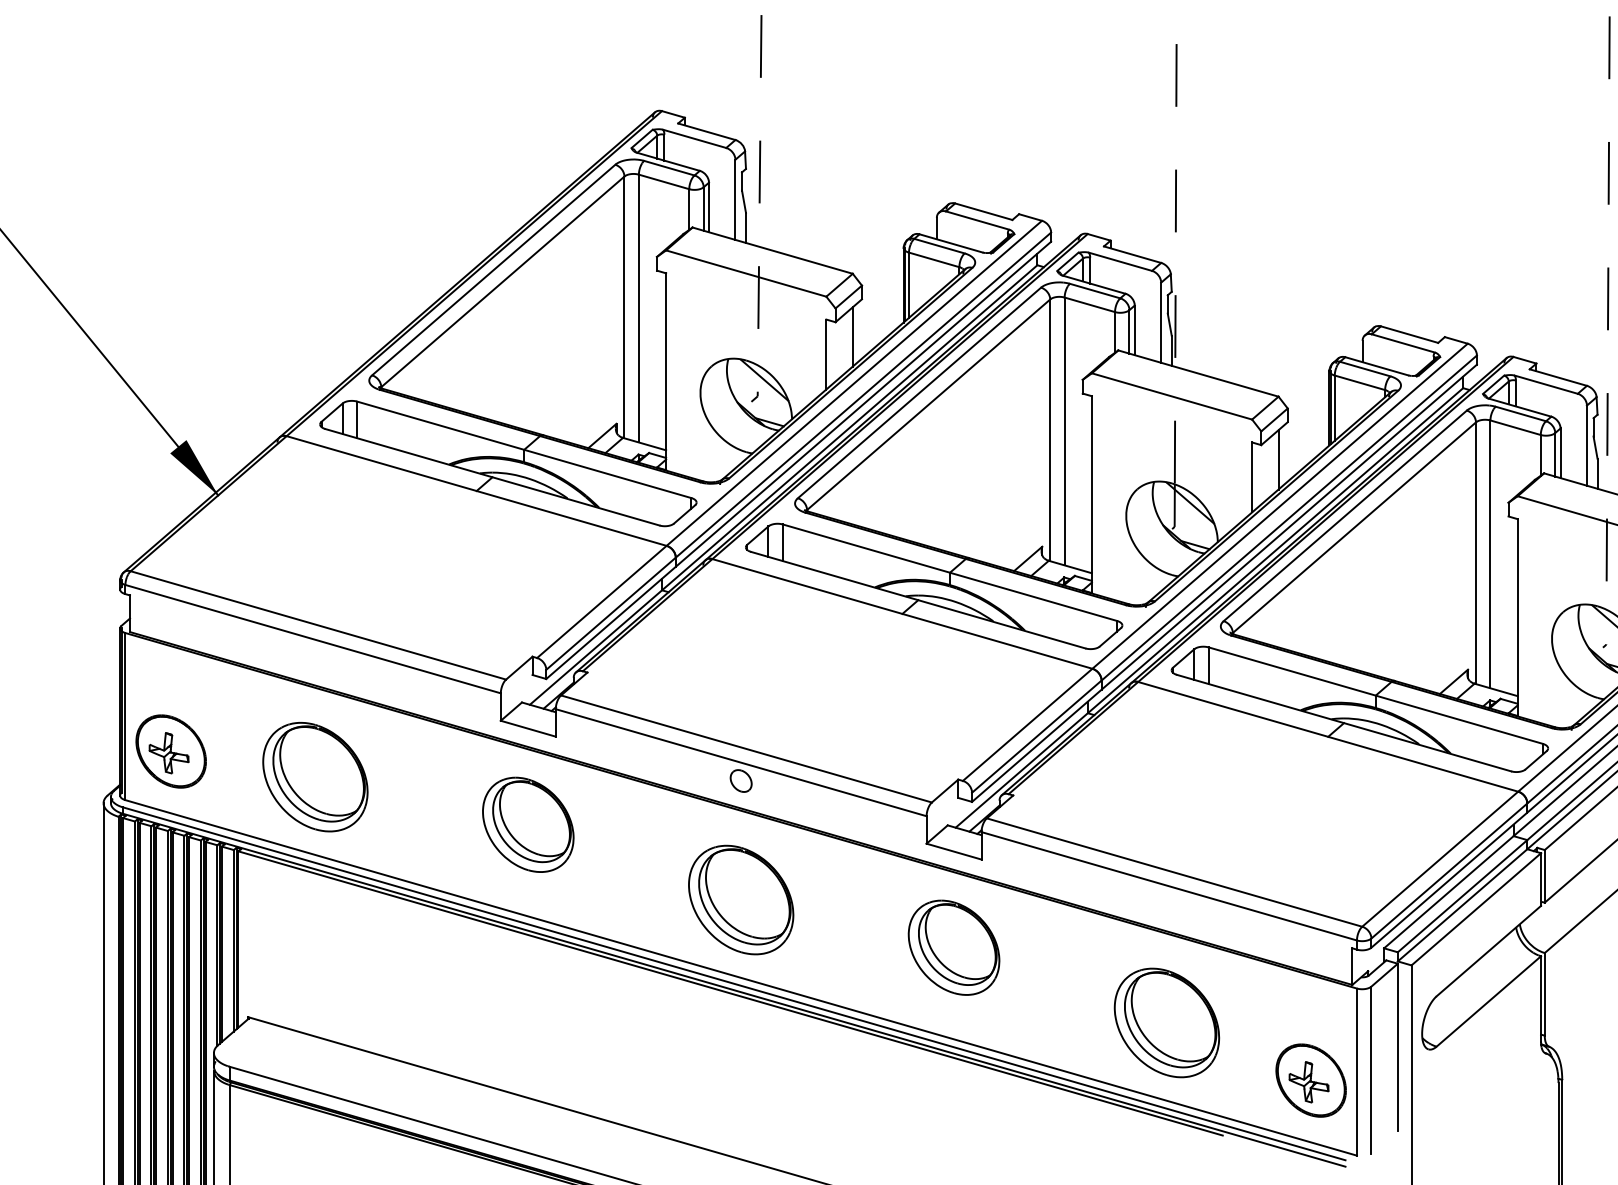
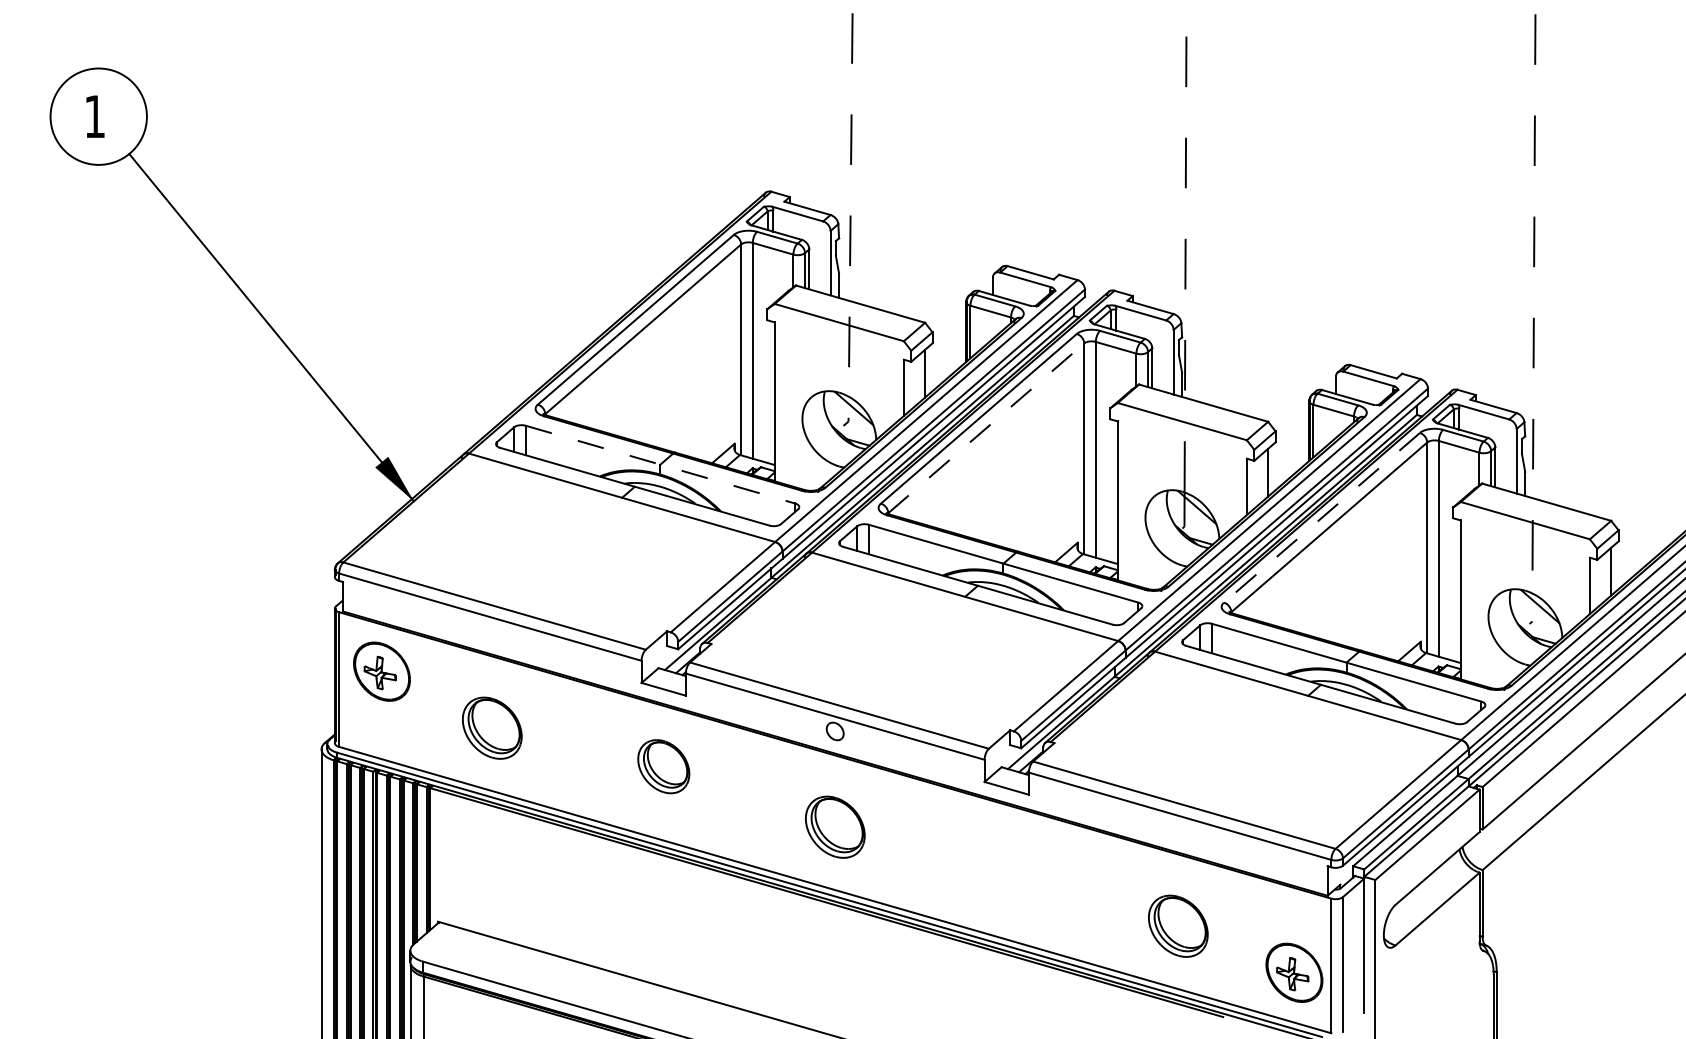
line: (928, 404) -> (986, 428), solid -> dashed
line: (524, 449) -> (660, 464), solid -> dashed
line: (1344, 515) -> (1321, 517), solid -> dashed
part: (170, 751) -> (381, 671), moved
part: (315, 776) -> (492, 727), size x0.7
part: (528, 824) -> (663, 766), size x0.7
part: (741, 898) -> (835, 826), size x0.7
part: (953, 947) -> (1006, 865), removed
part: (1167, 1021) -> (1178, 925), size x0.7

